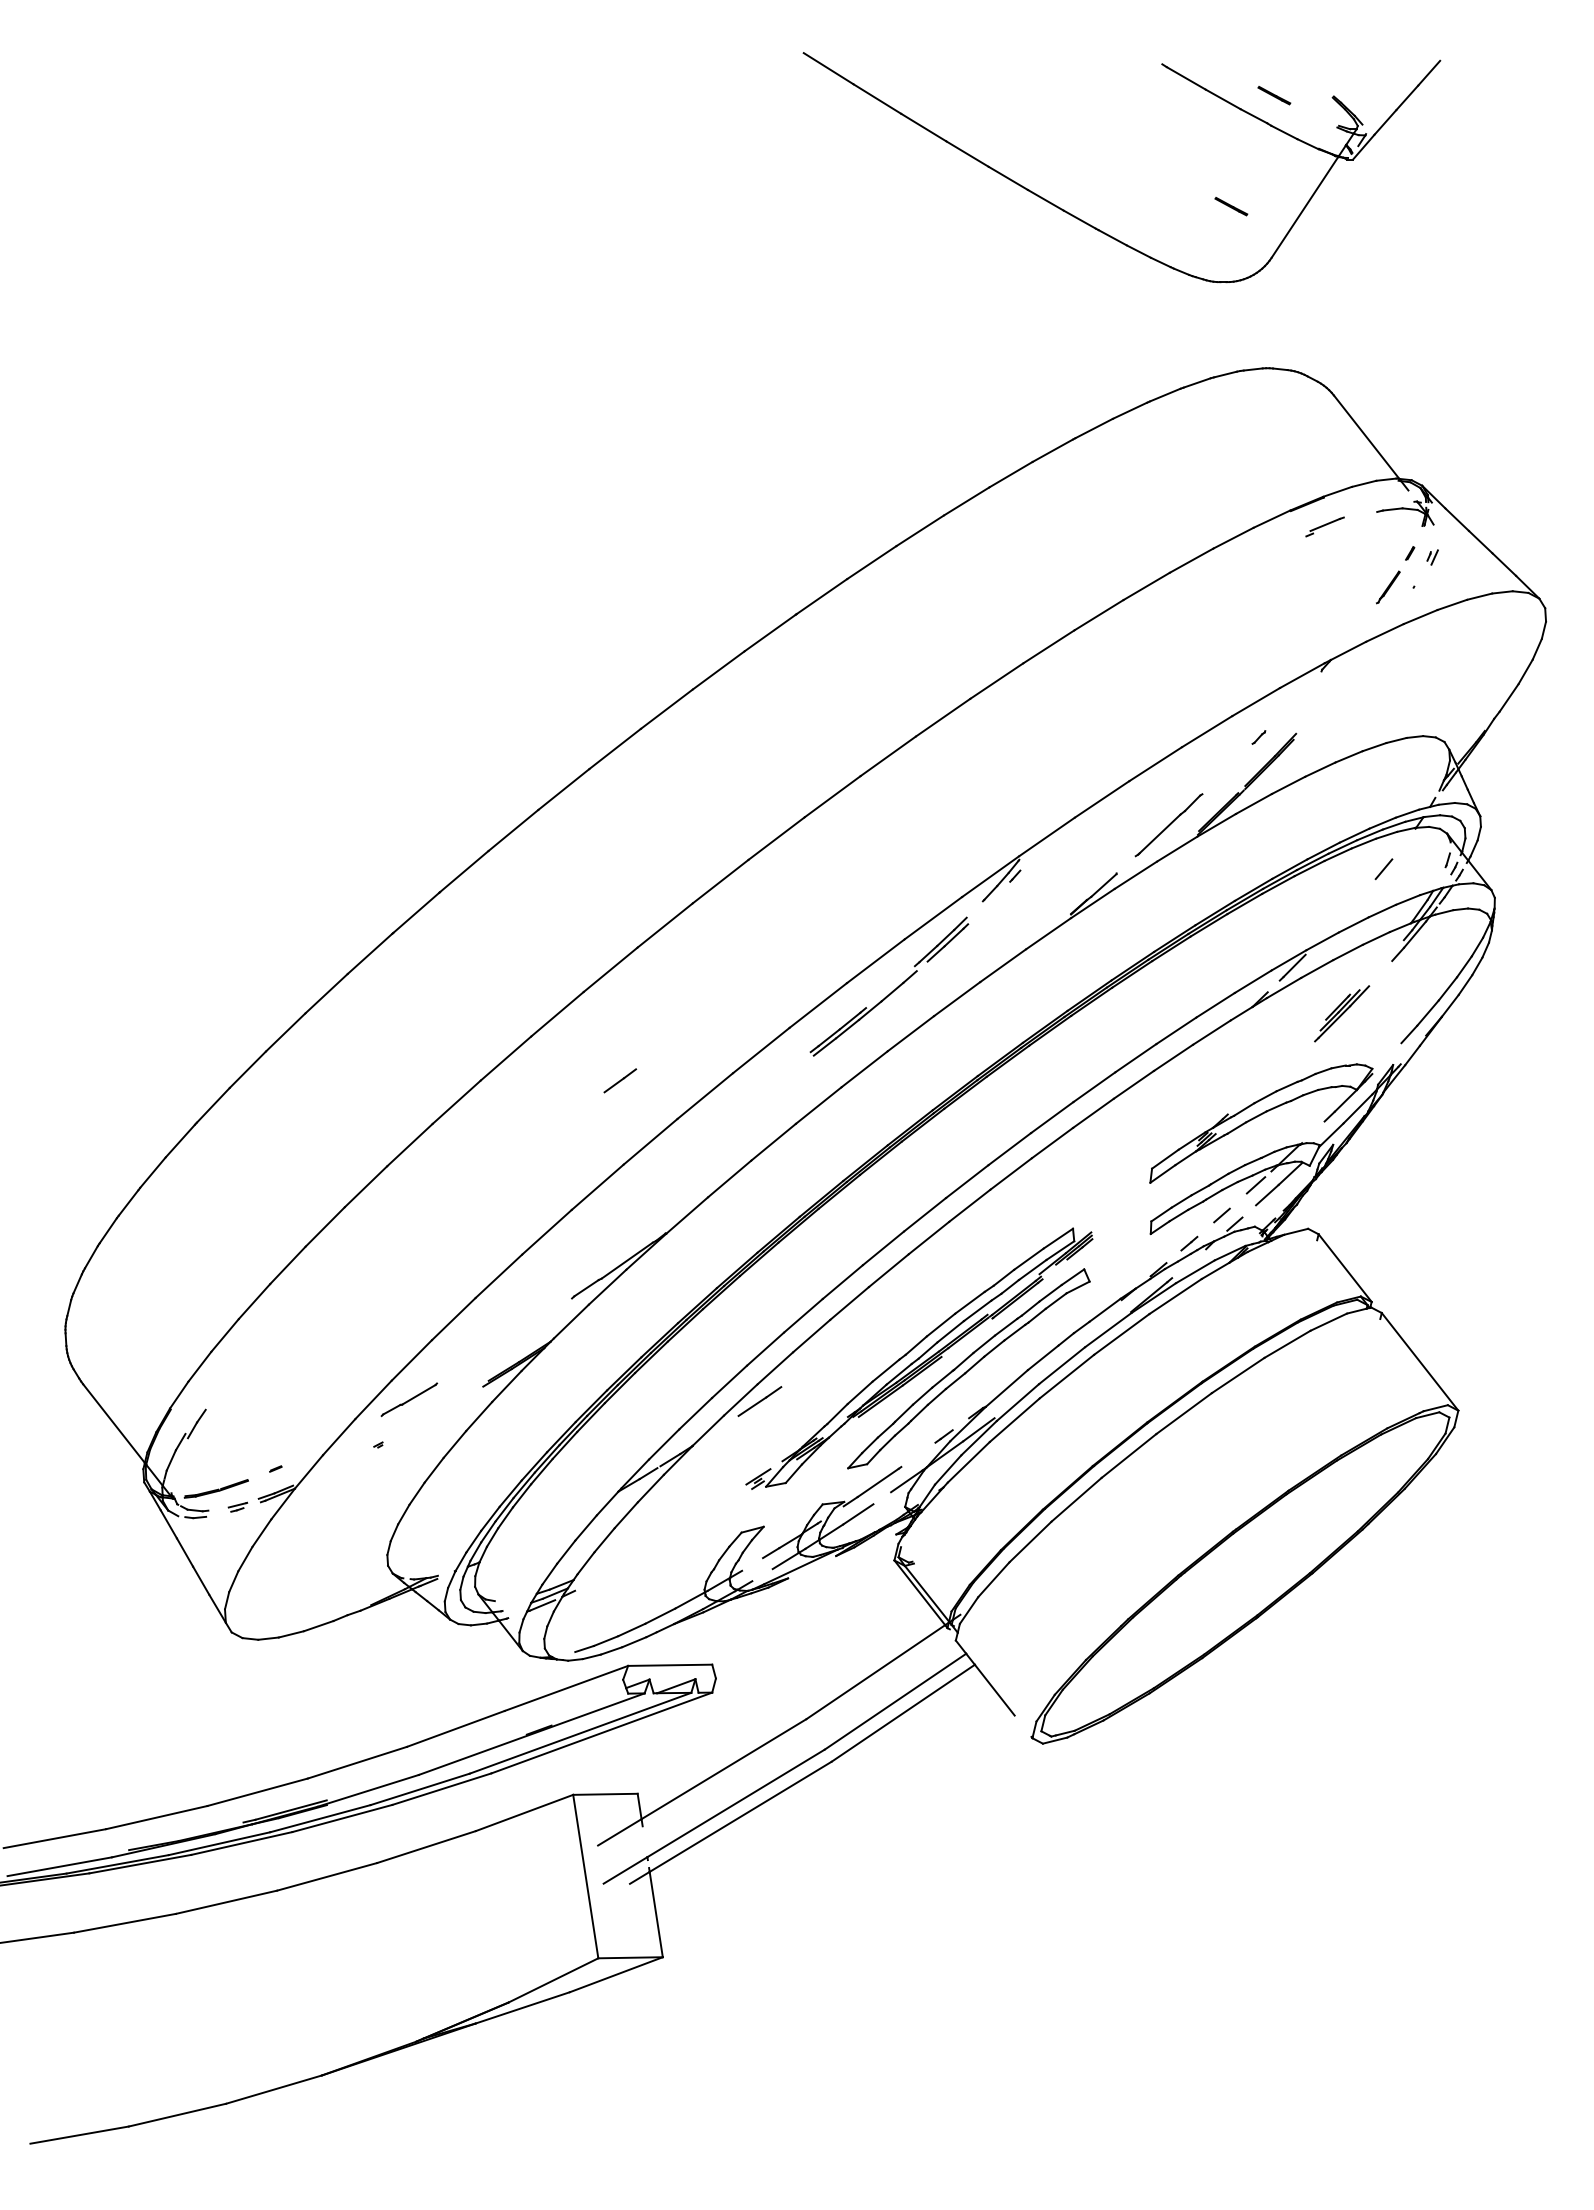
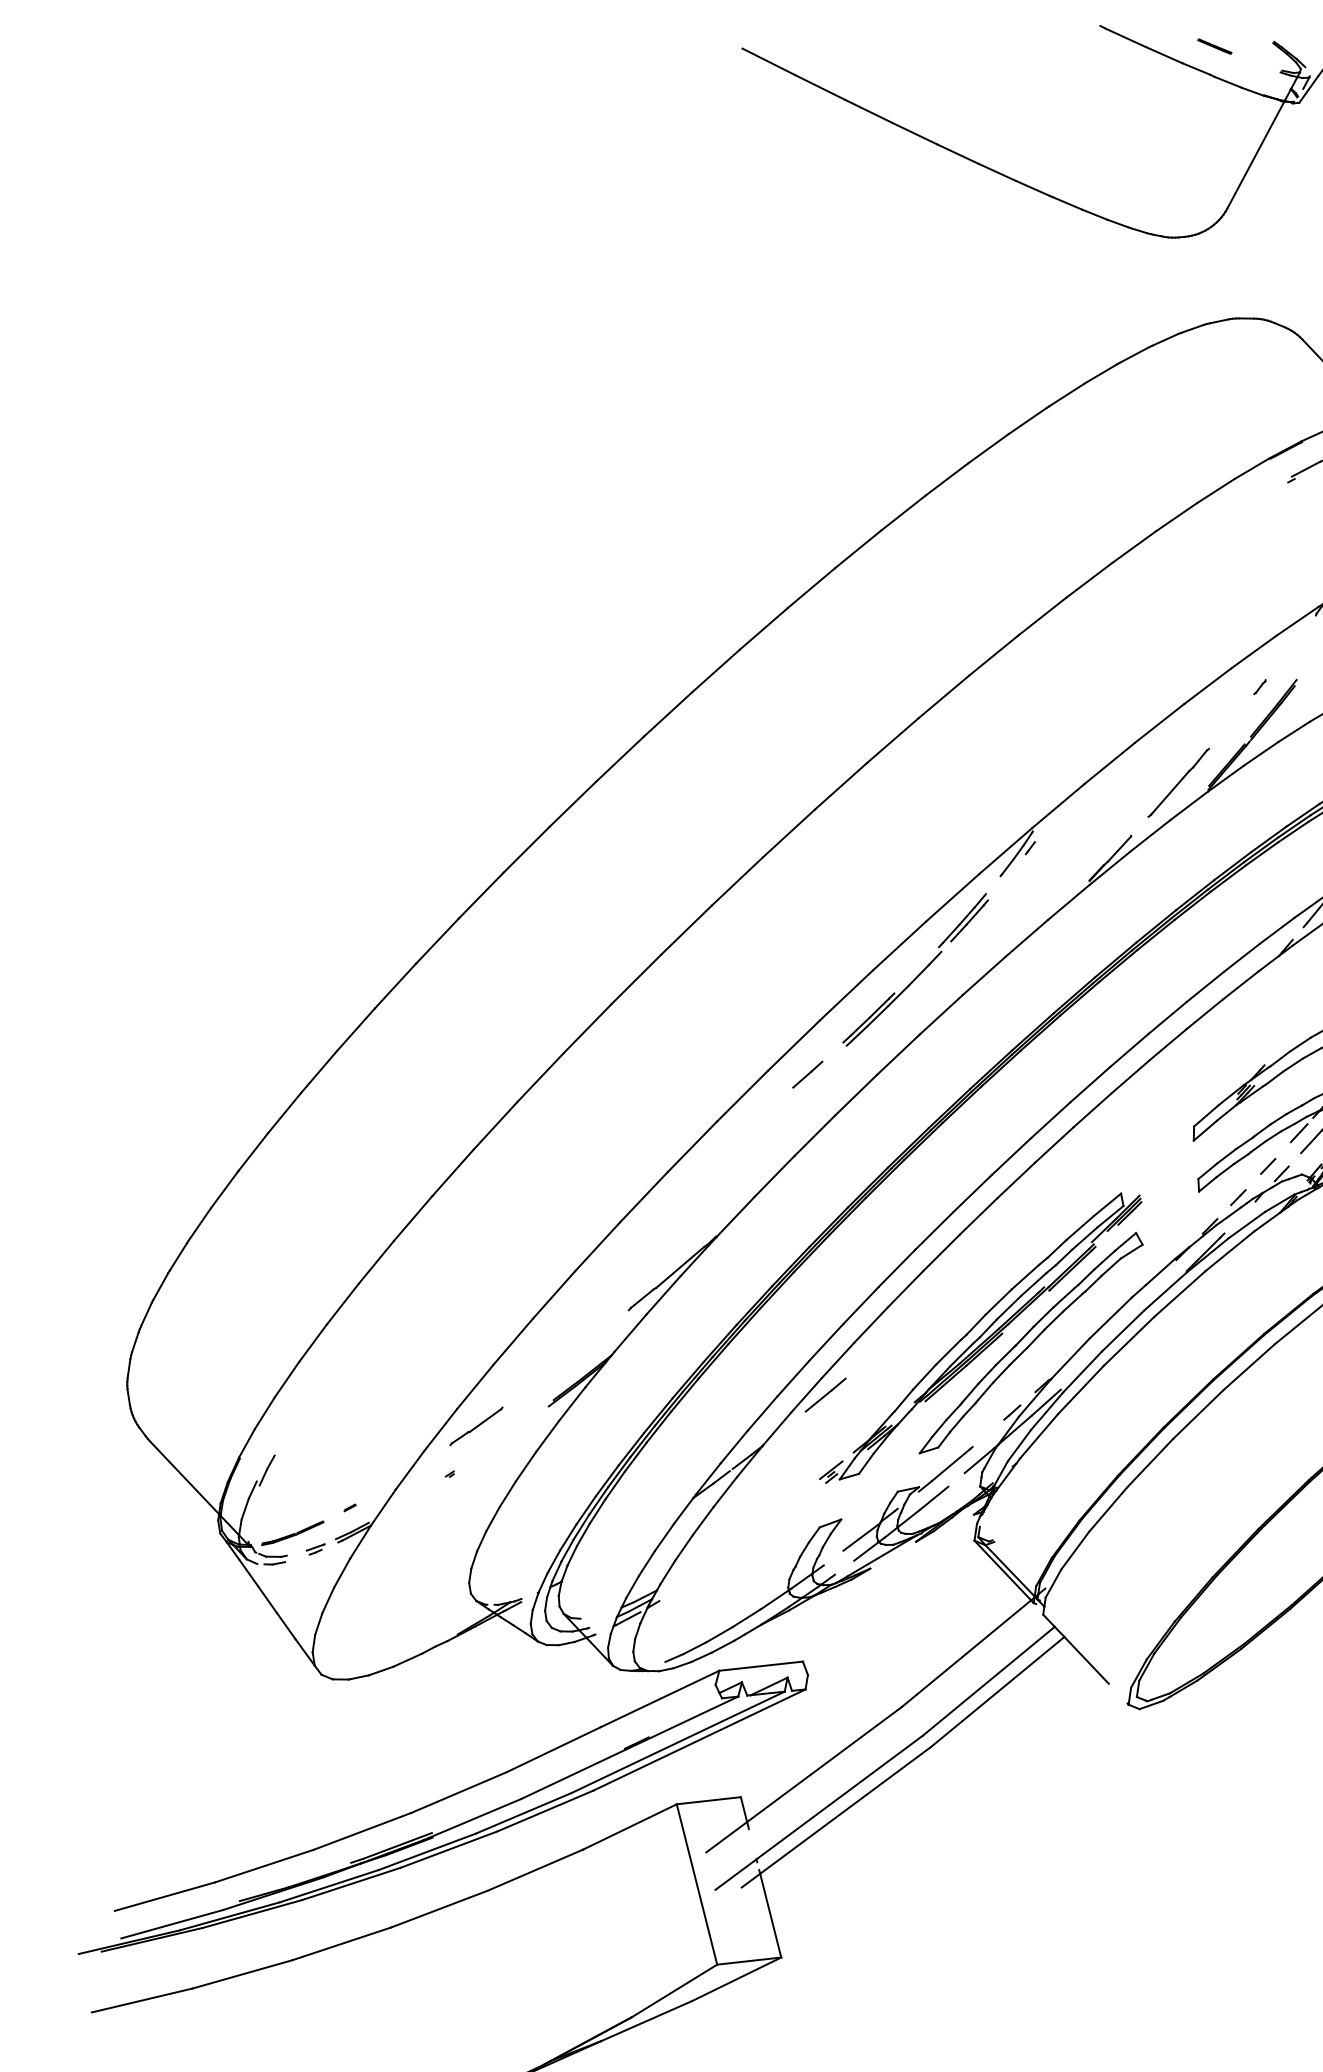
line: (1231, 206) -> (1182, 161), removed
line: (620, 1080) -> (807, 1074), moved

